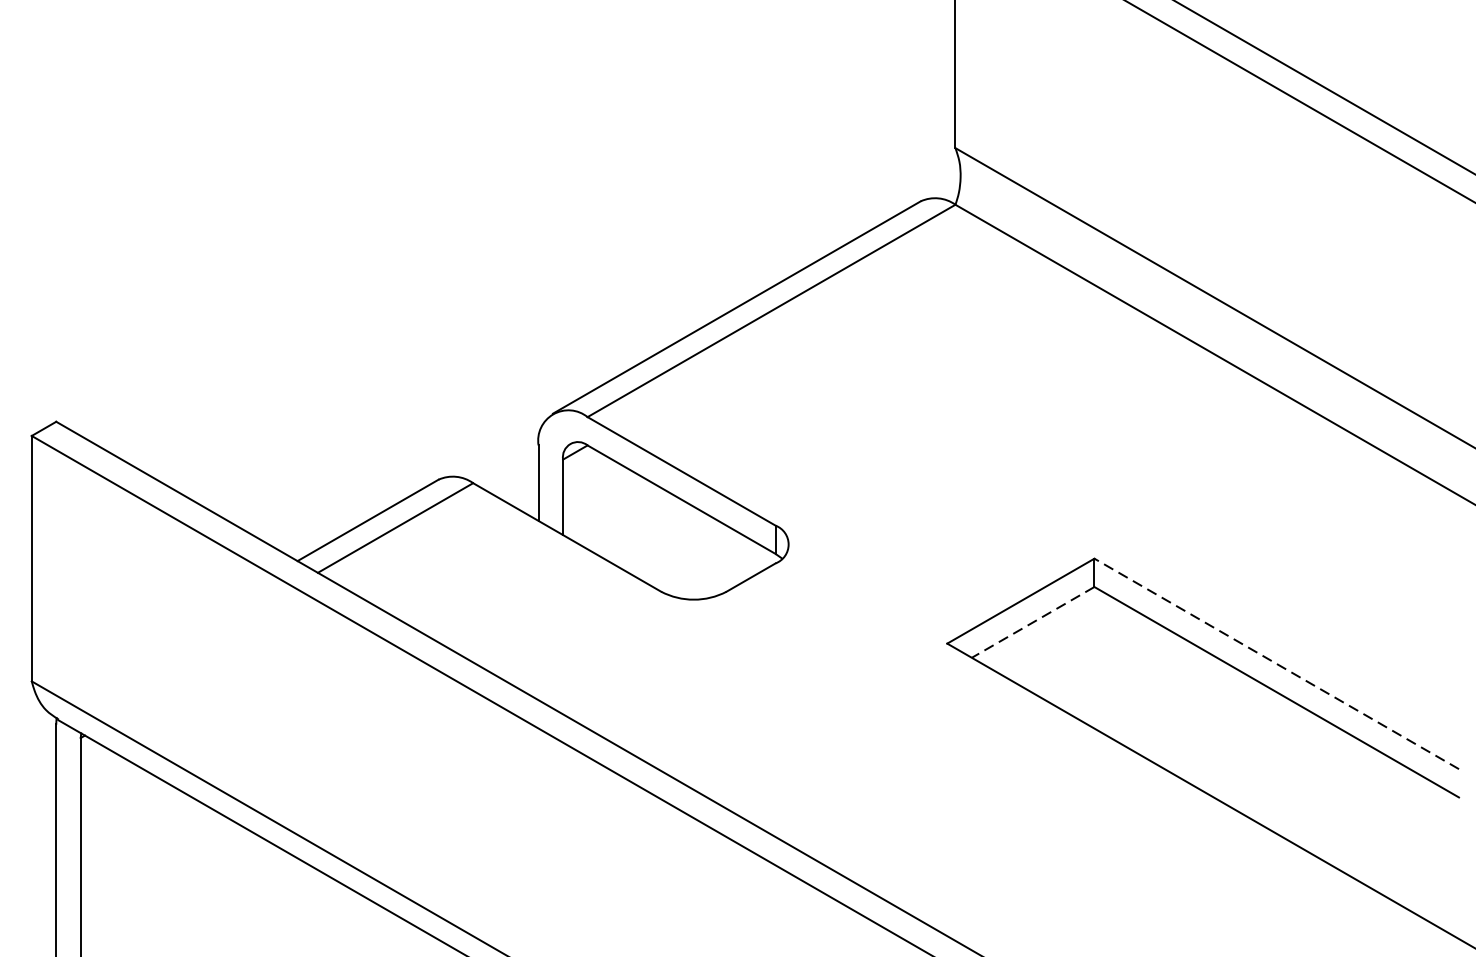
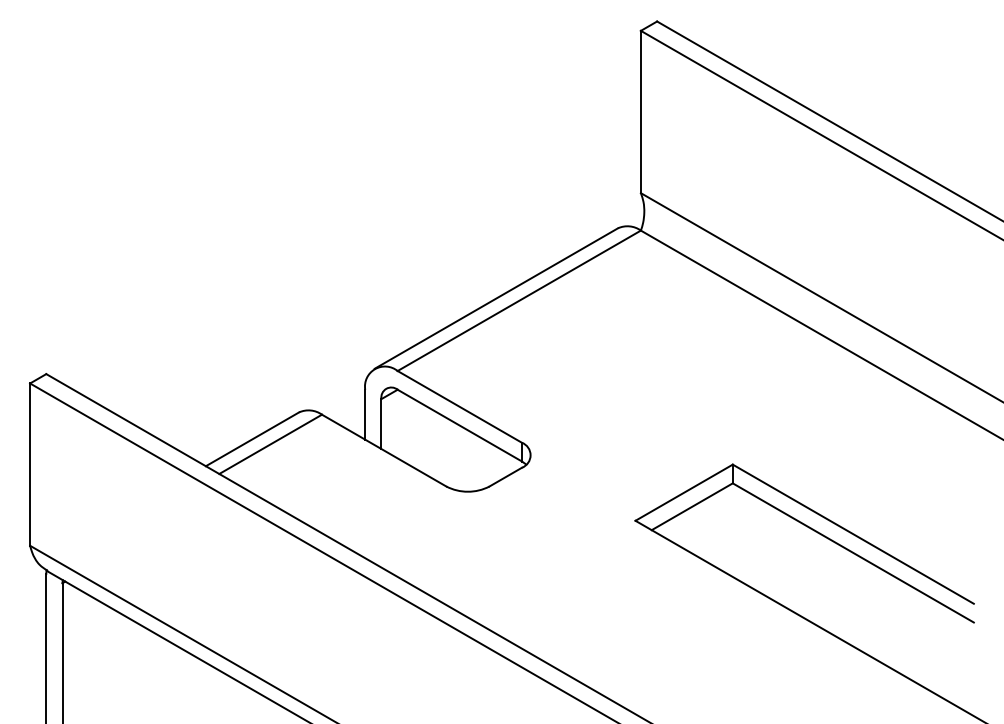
line: (1033, 622) -> (692, 506), dashed -> solid
line: (1275, 662) -> (852, 533), dashed -> solid

